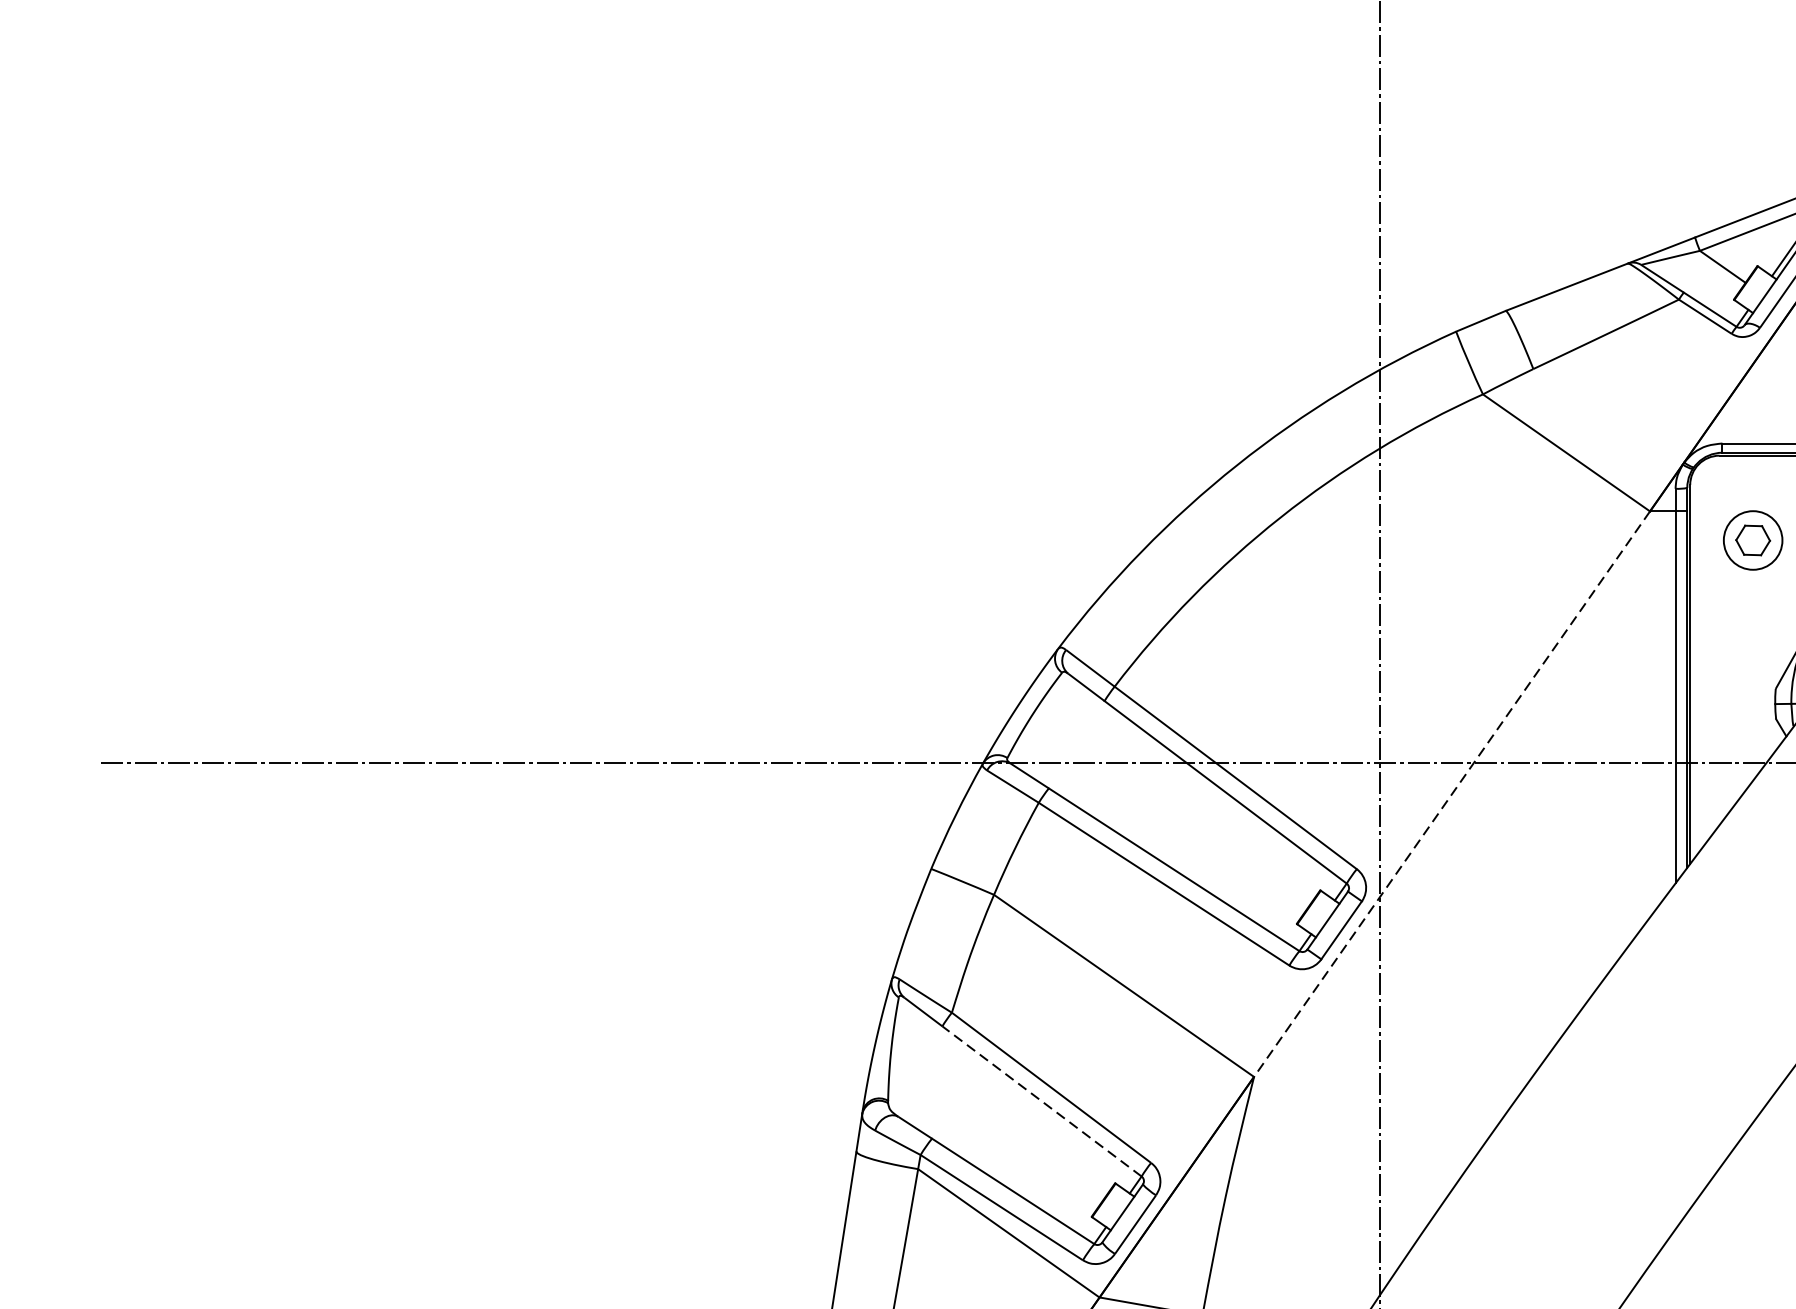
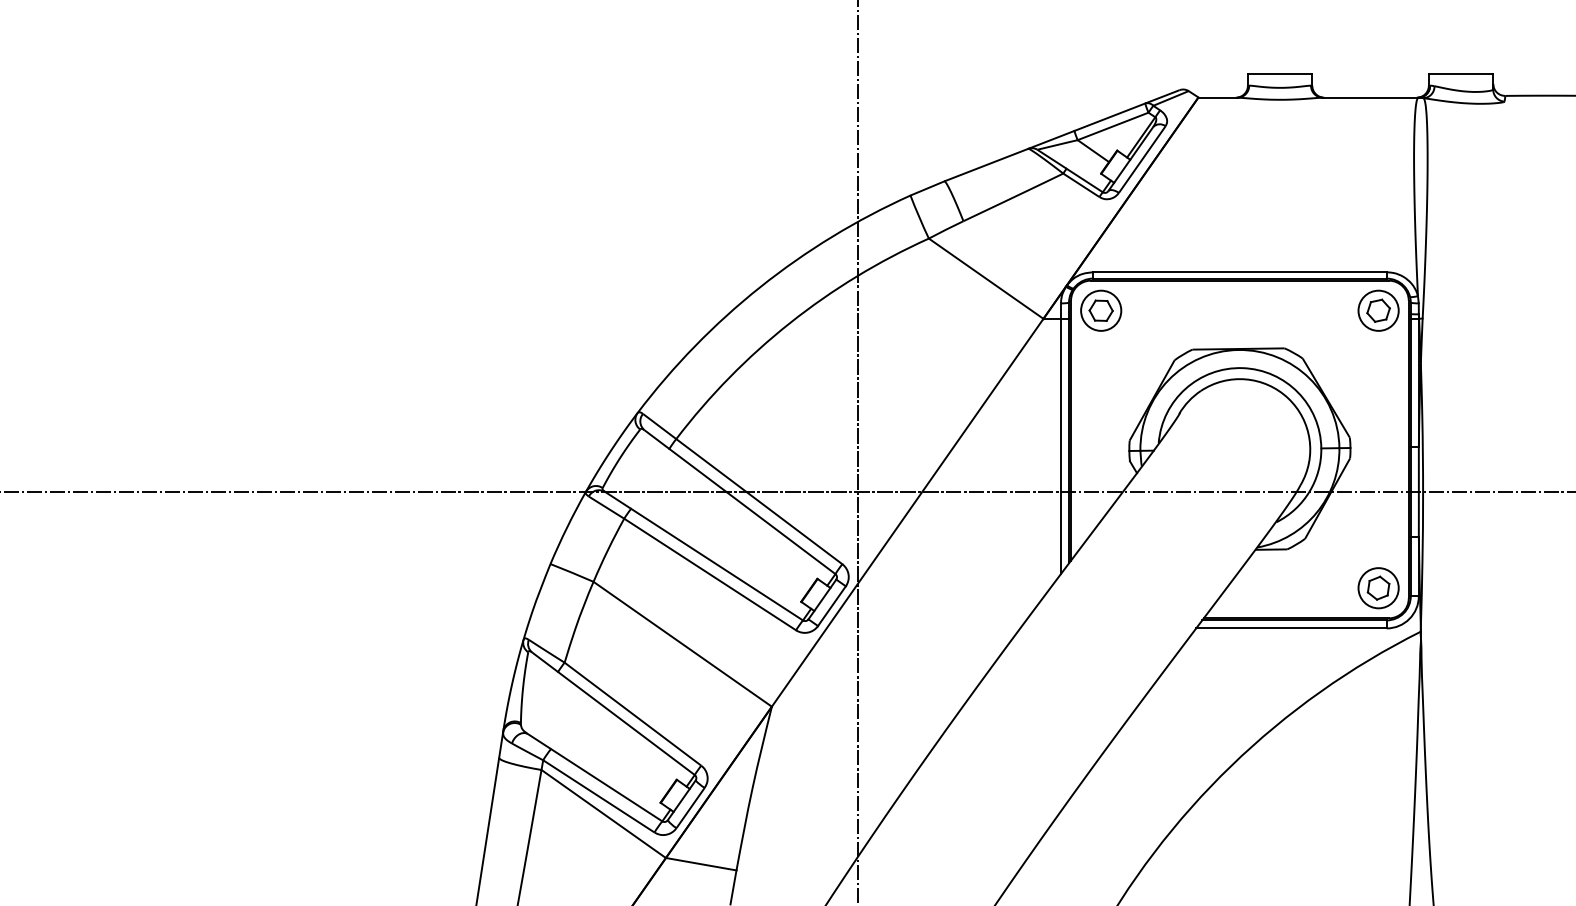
part: (1753, 540) -> (1101, 310), moved
line: (1451, 793) -> (907, 512), dashed -> solid
line: (1042, 1101) -> (626, 723), dashed -> solid

